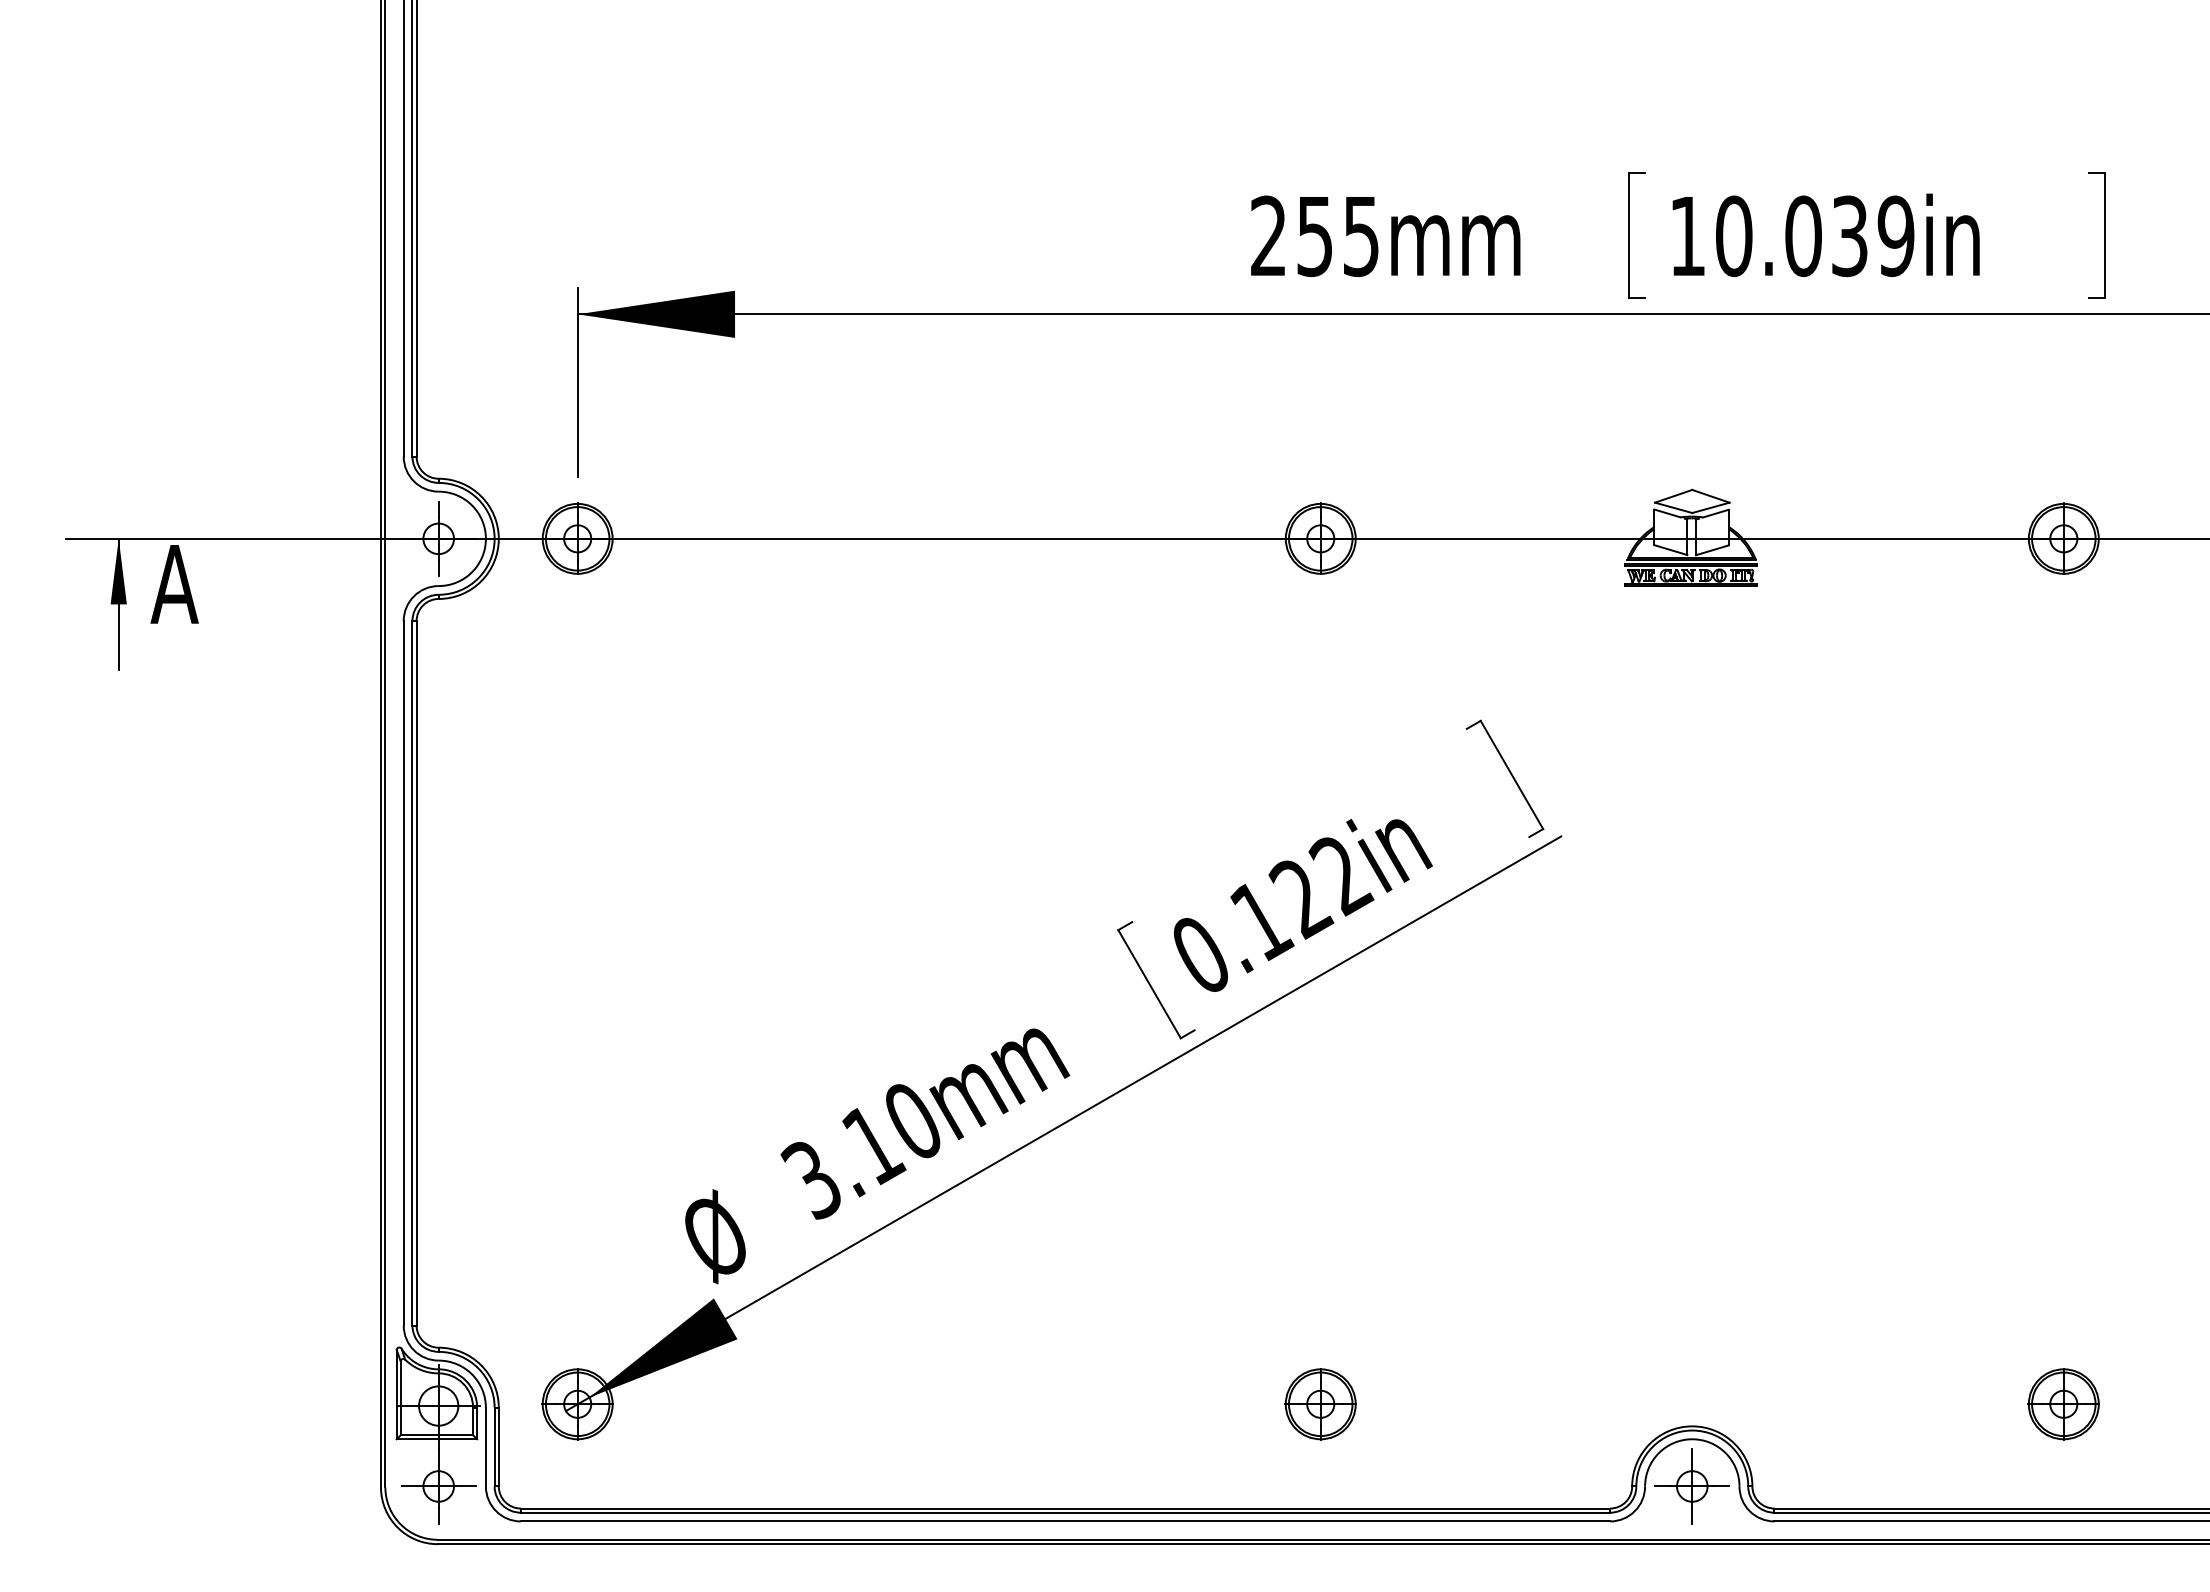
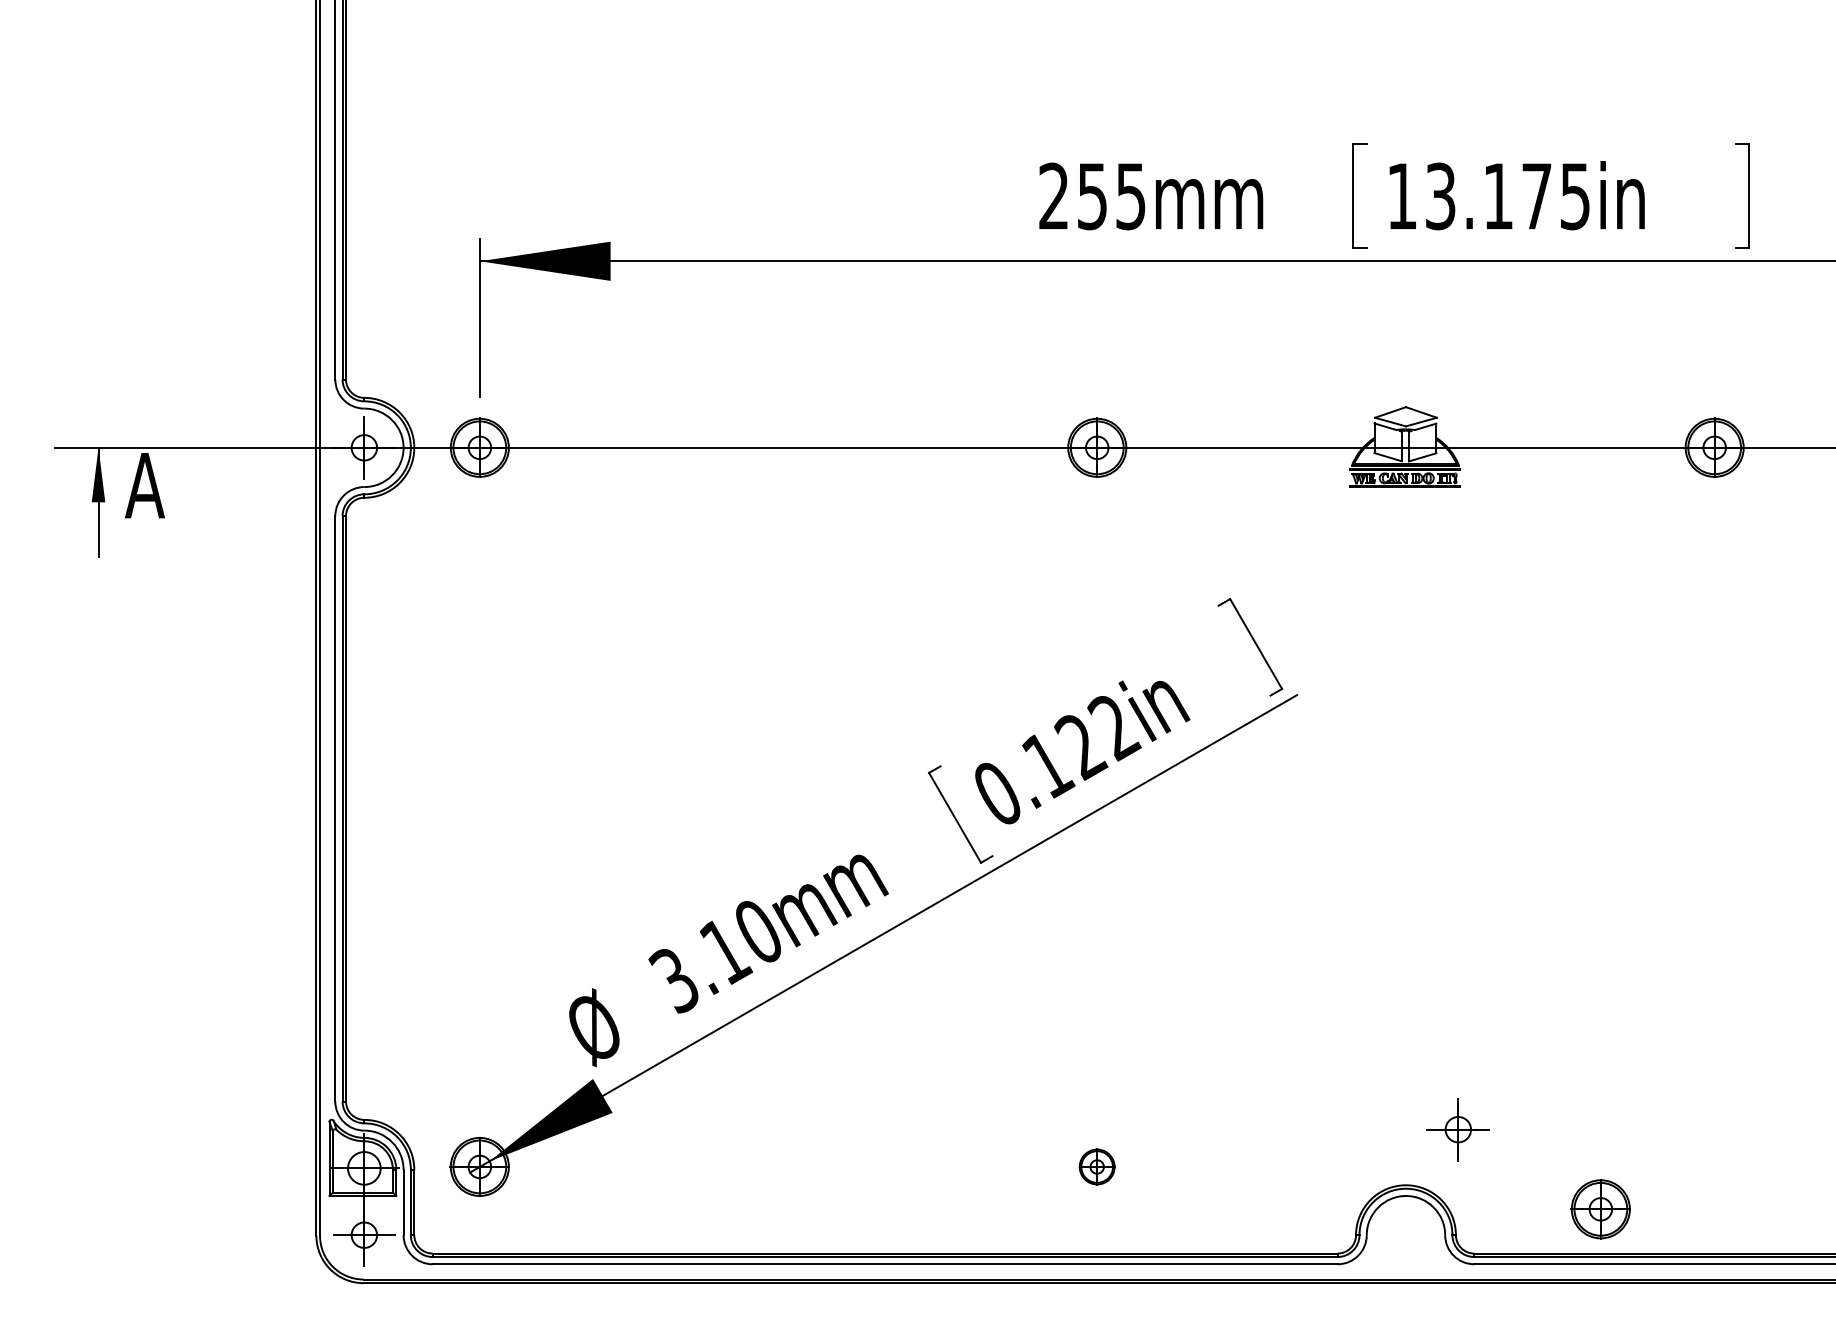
text: (1815, 236) -> (1508, 196), 10.039in -> 13.175in
part: (1320, 1404) -> (1097, 1167), size x0.6
part: (2063, 1404) -> (1600, 1209), moved
part: (1691, 1486) -> (1457, 1129), moved

